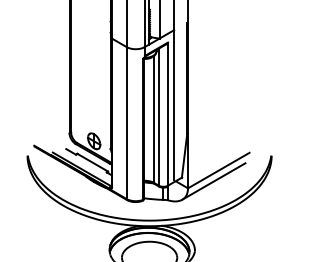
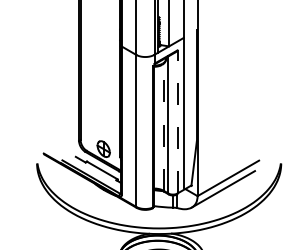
line: (168, 114) -> (178, 122), solid -> dashed
line: (154, 119) -> (164, 127), solid -> dashed

